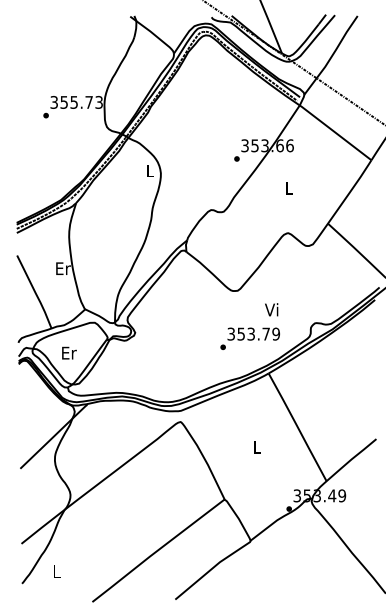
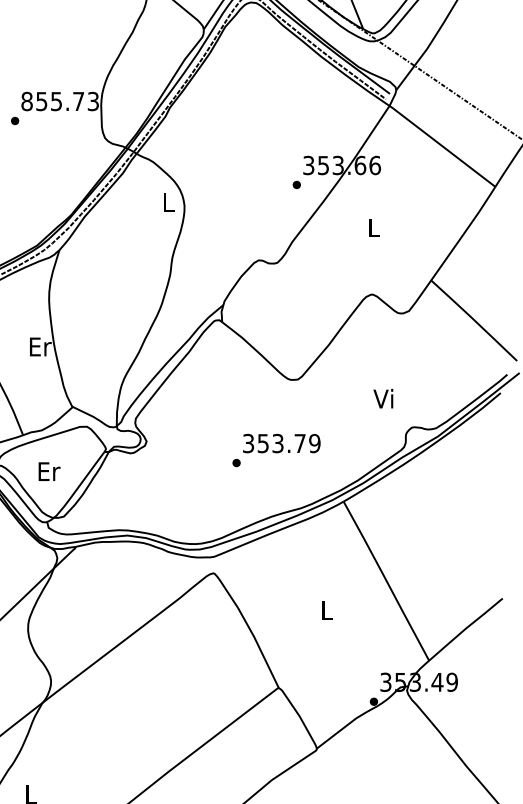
text: (54, 102) -> (27, 101), 355.73 -> 855.73
text: (271, 309) -> (383, 398), moved
text: (249, 338) -> (275, 449), moved

